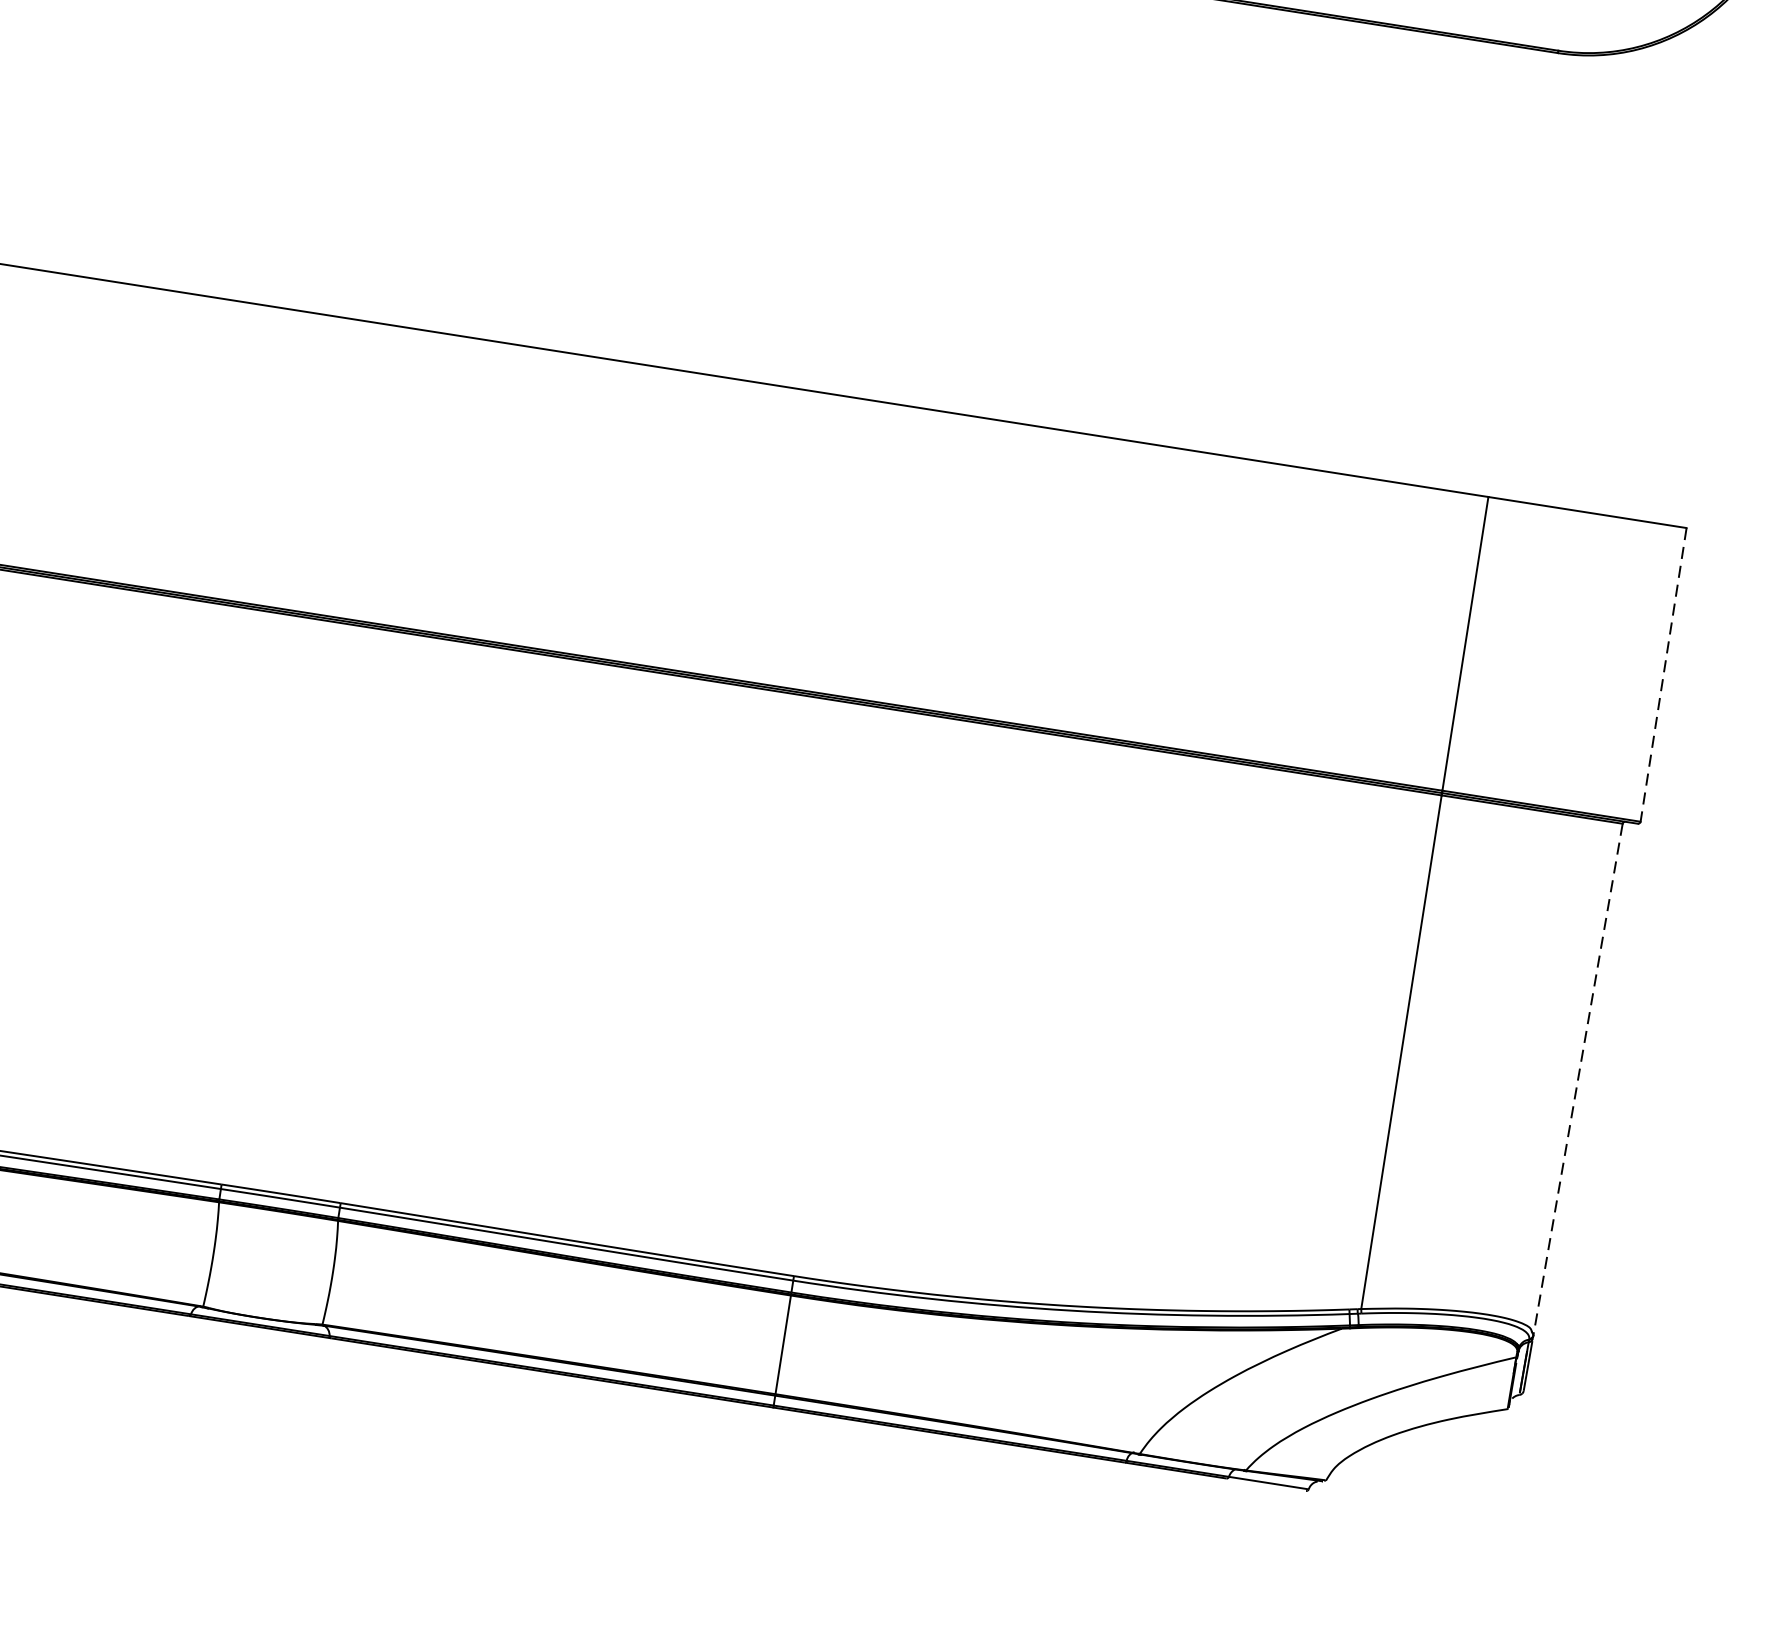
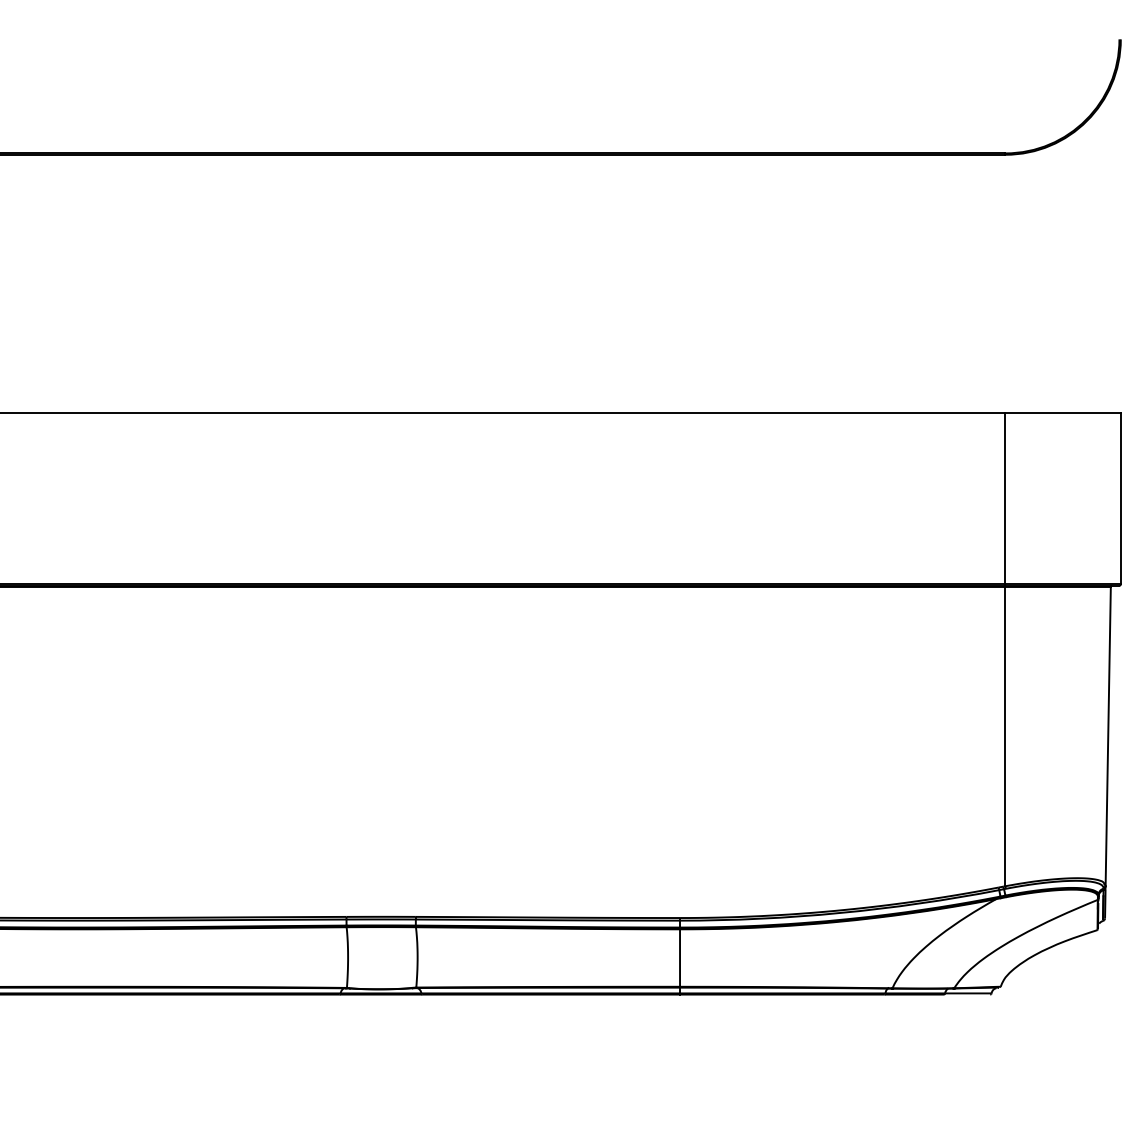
line: (1663, 674) -> (1120, 498), dashed -> solid
line: (1578, 1079) -> (1108, 736), dashed -> solid

